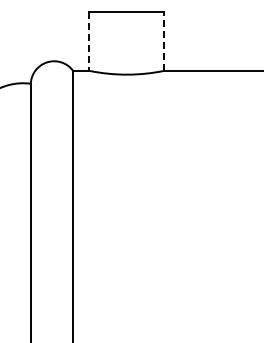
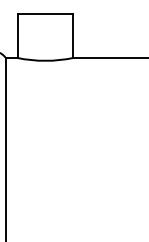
line: (89, 41) -> (17, 36), dashed -> solid
line: (164, 41) -> (73, 36), dashed -> solid

